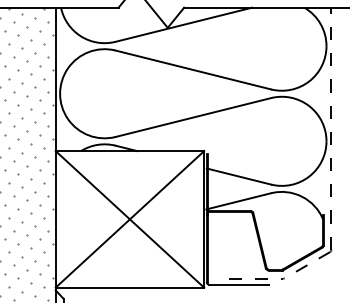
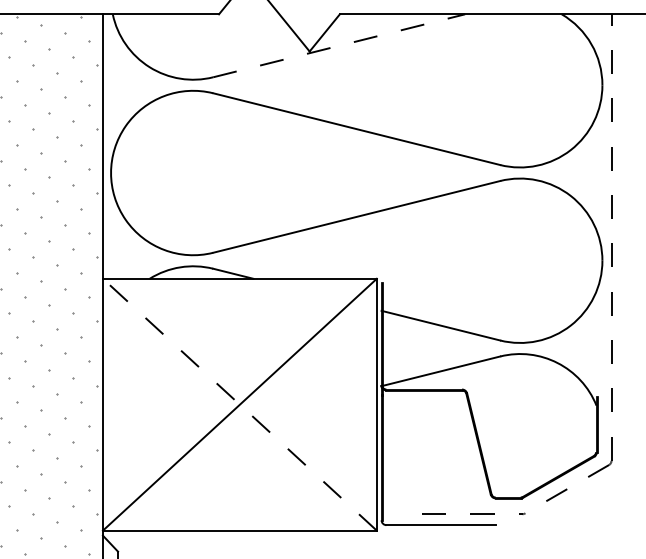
line: (184, 24) -> (340, 45), solid -> dashed
line: (129, 219) -> (239, 404), solid -> dashed

